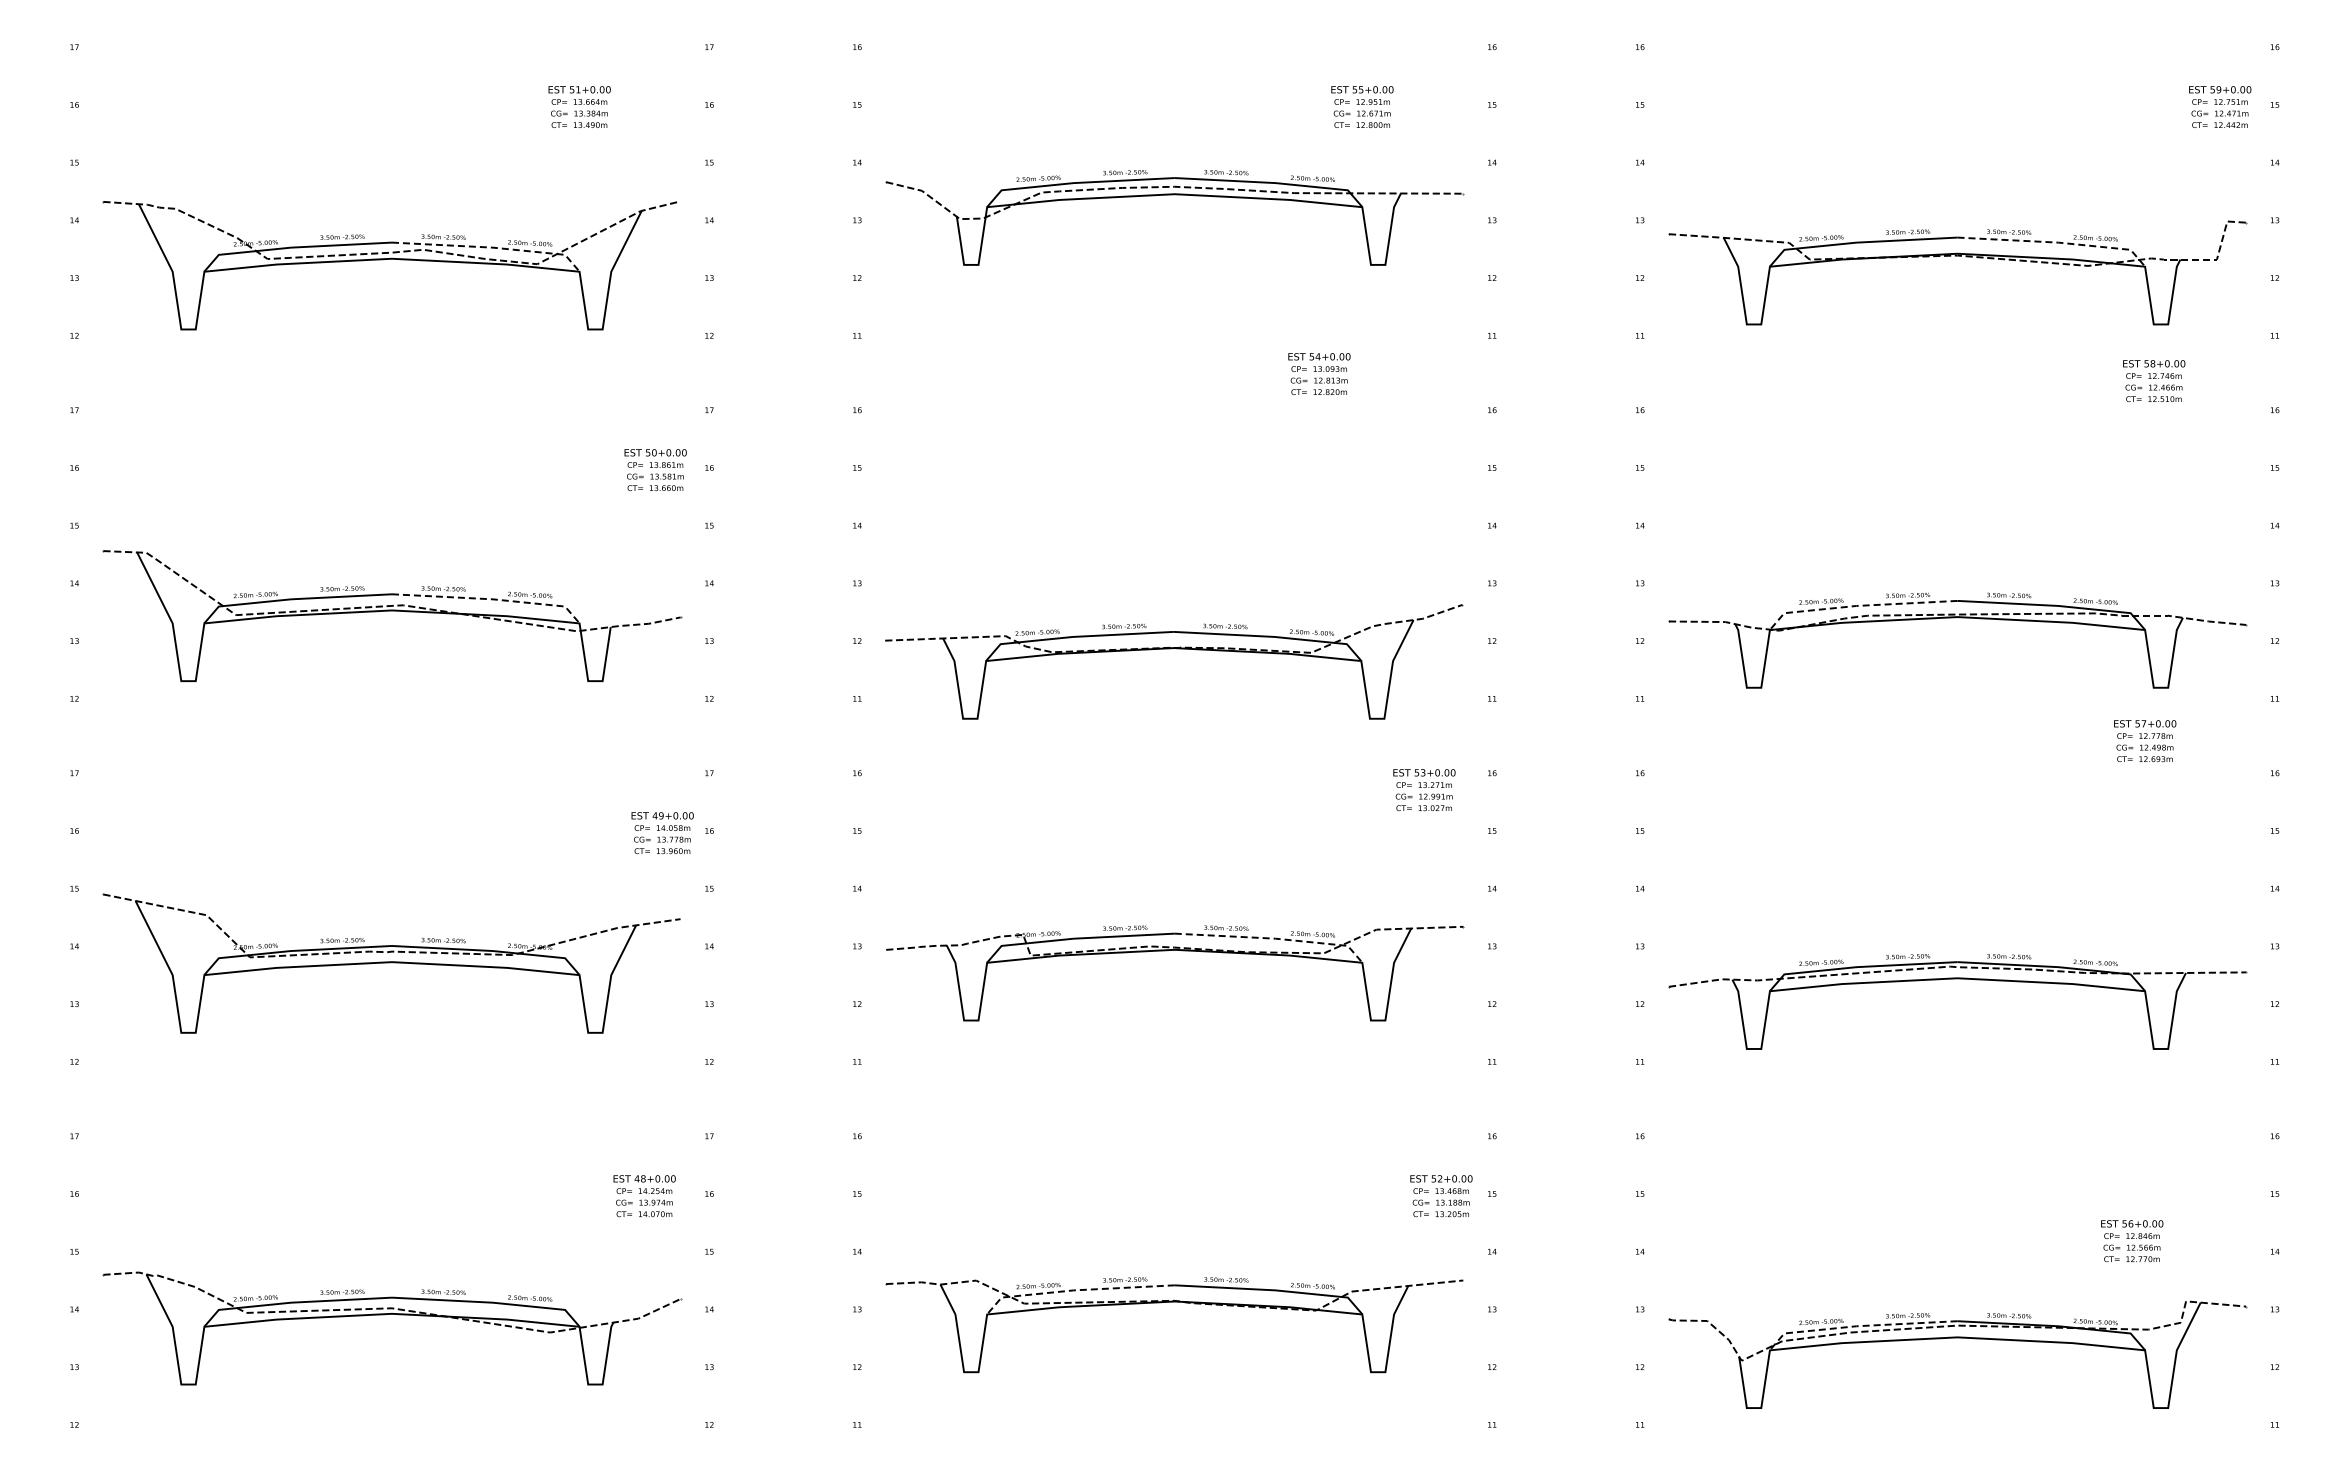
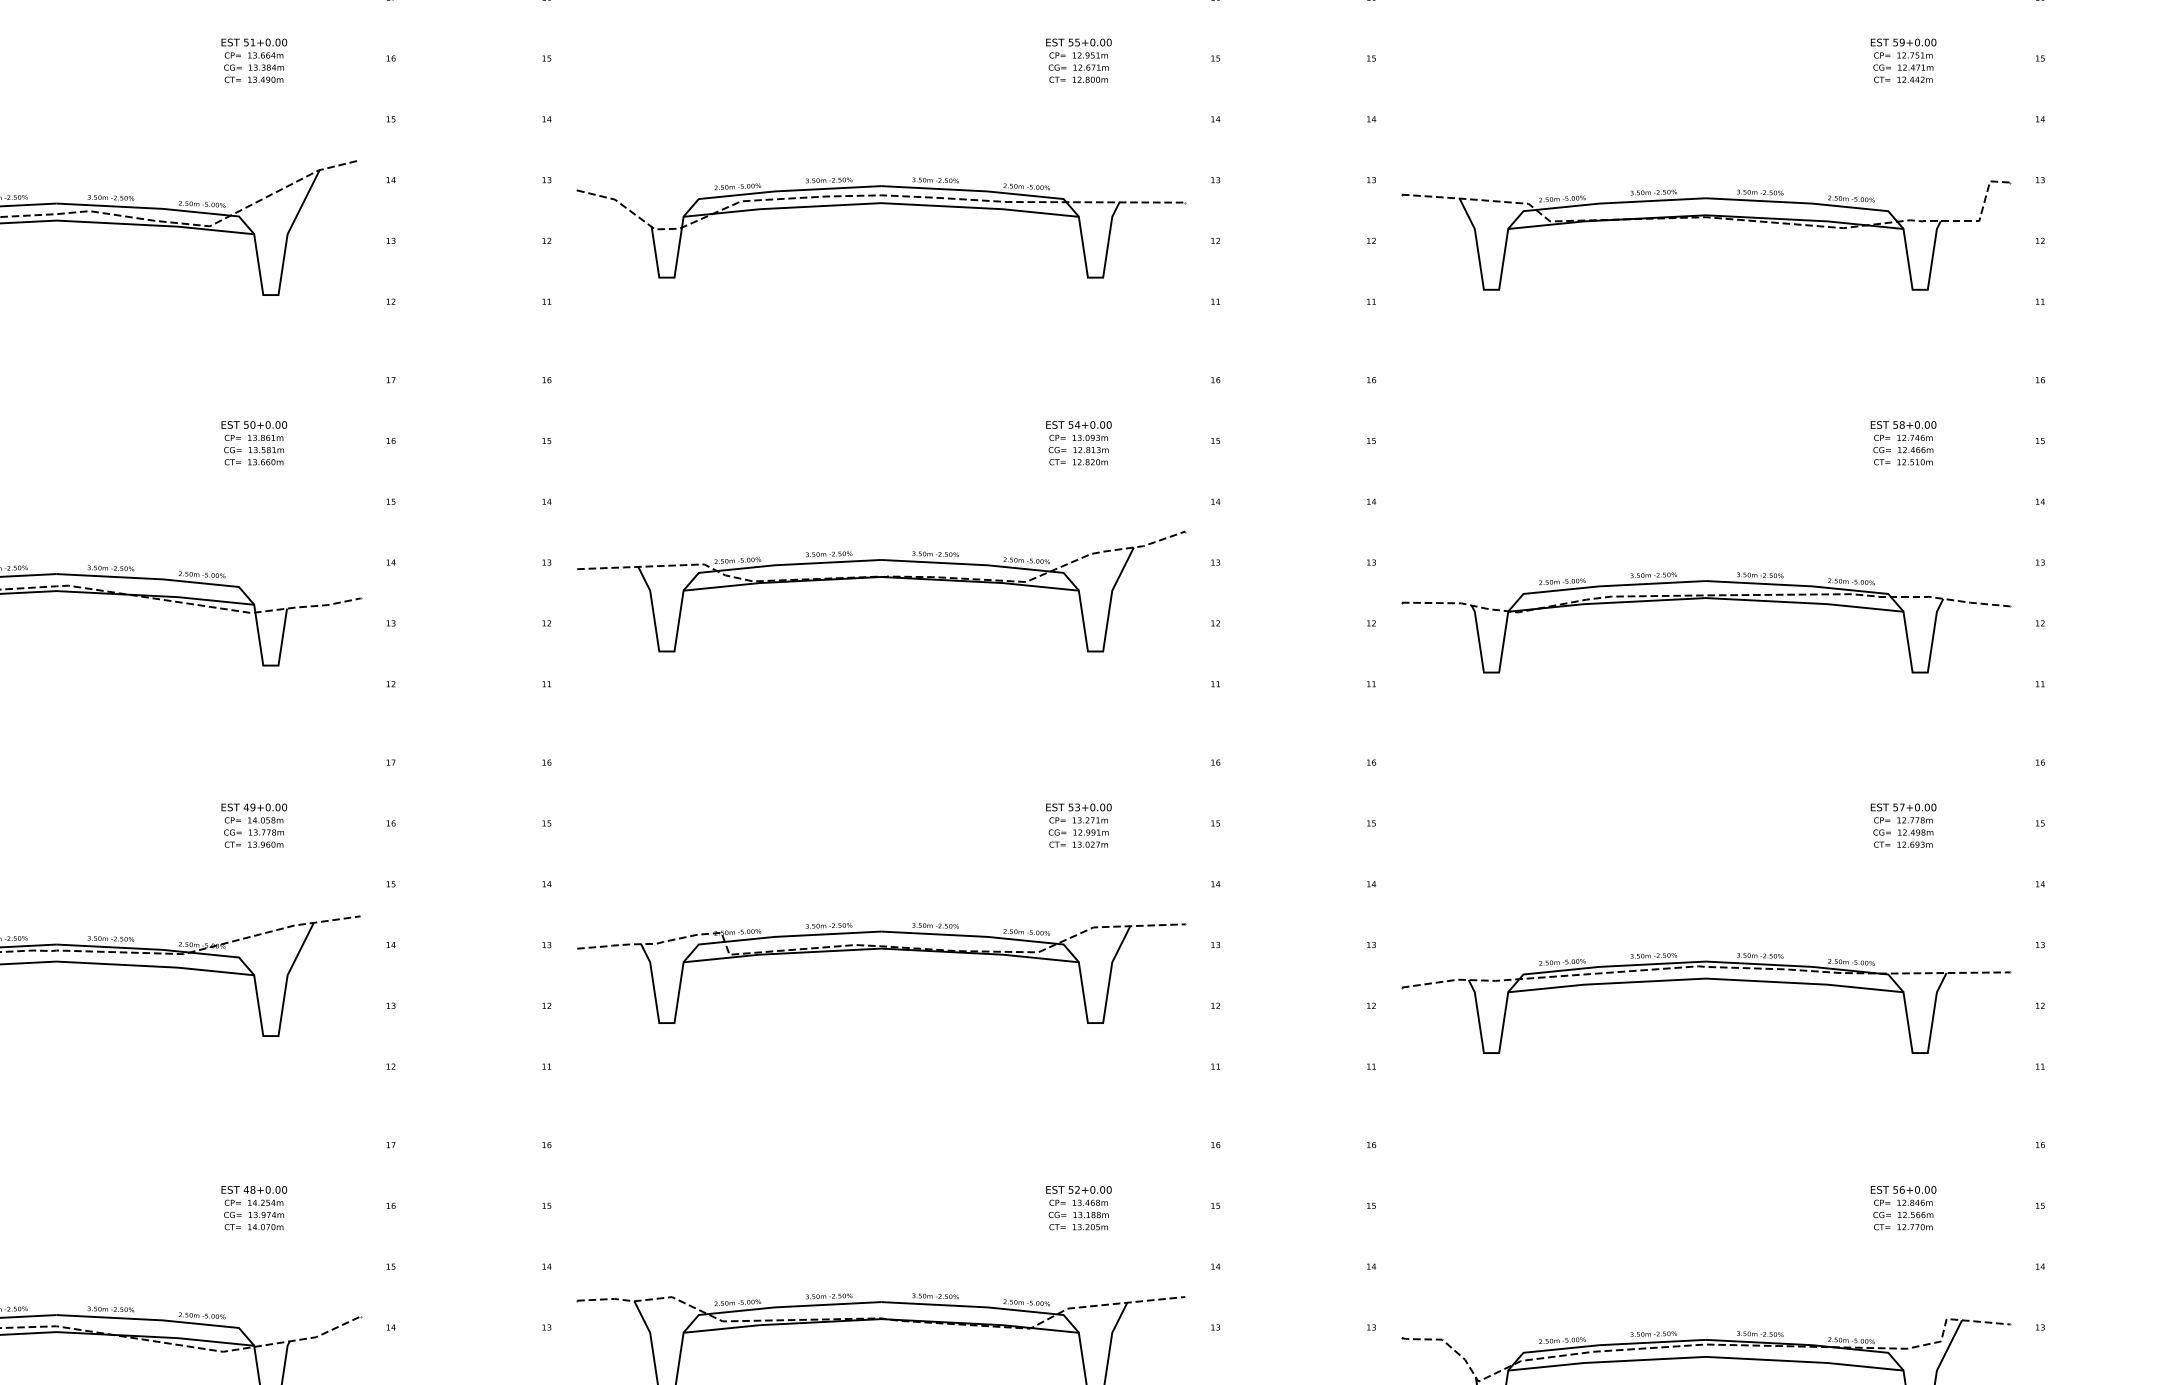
text: (2220, 106) -> (1903, 60), moved
part: (1174, 195) -> (880, 204), moved
line: (2056, 242) -> (1810, 203), dashed -> solid
line: (491, 247) -> (161, 208), dashed -> solid
text: (1319, 373) -> (1079, 442), moved
text: (2154, 380) -> (1903, 442), moved
text: (655, 470) -> (254, 443), moved
line: (491, 599) -> (161, 579), dashed -> solid
line: (1858, 605) -> (1601, 585), dashed -> solid
part: (1176, 649) -> (884, 578), moved
text: (2145, 741) -> (1903, 826), moved
text: (1424, 790) -> (1079, 826), moved
text: (662, 833) -> (254, 826), moved
line: (1273, 938) -> (985, 936), dashed -> solid
text: (644, 1196) -> (254, 1208), moved
text: (1441, 1196) -> (1079, 1208), moved
text: (2132, 1241) -> (1903, 1208), moved
line: (1075, 1290) -> (776, 1307), dashed -> solid
line: (1858, 1326) -> (1601, 1345), dashed -> solid

